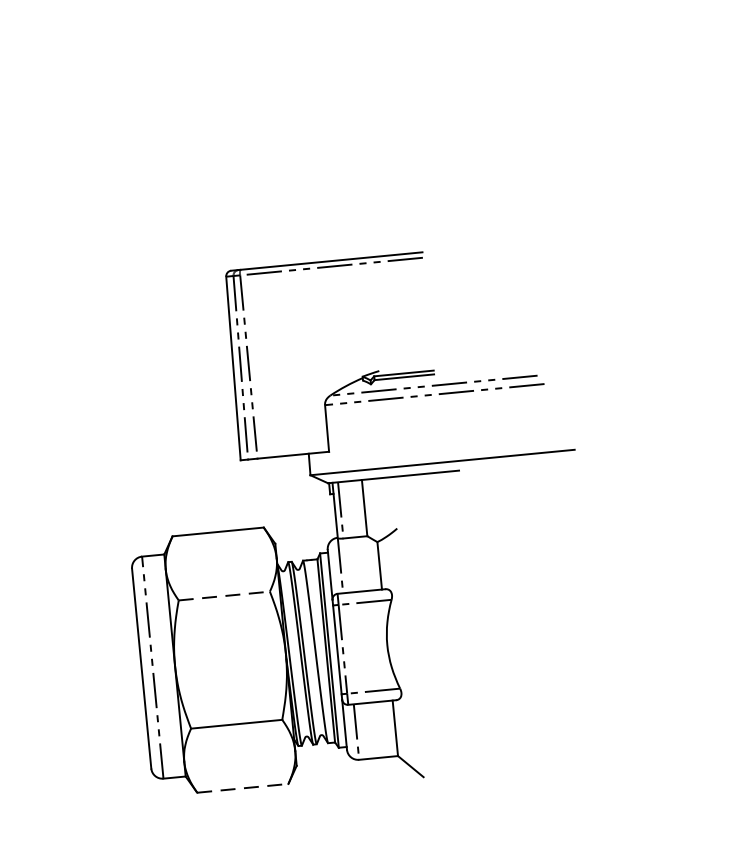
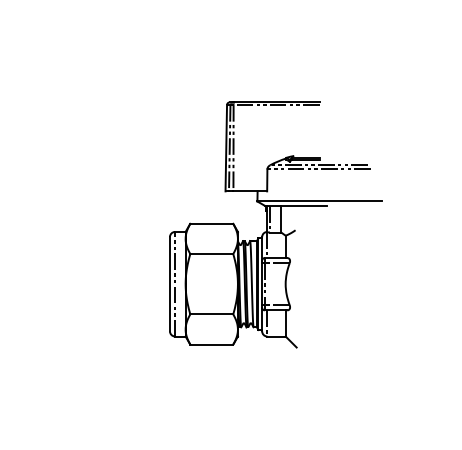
line: (225, 596) -> (212, 254), dashed -> solid
line: (244, 787) -> (212, 344), dashed -> solid

